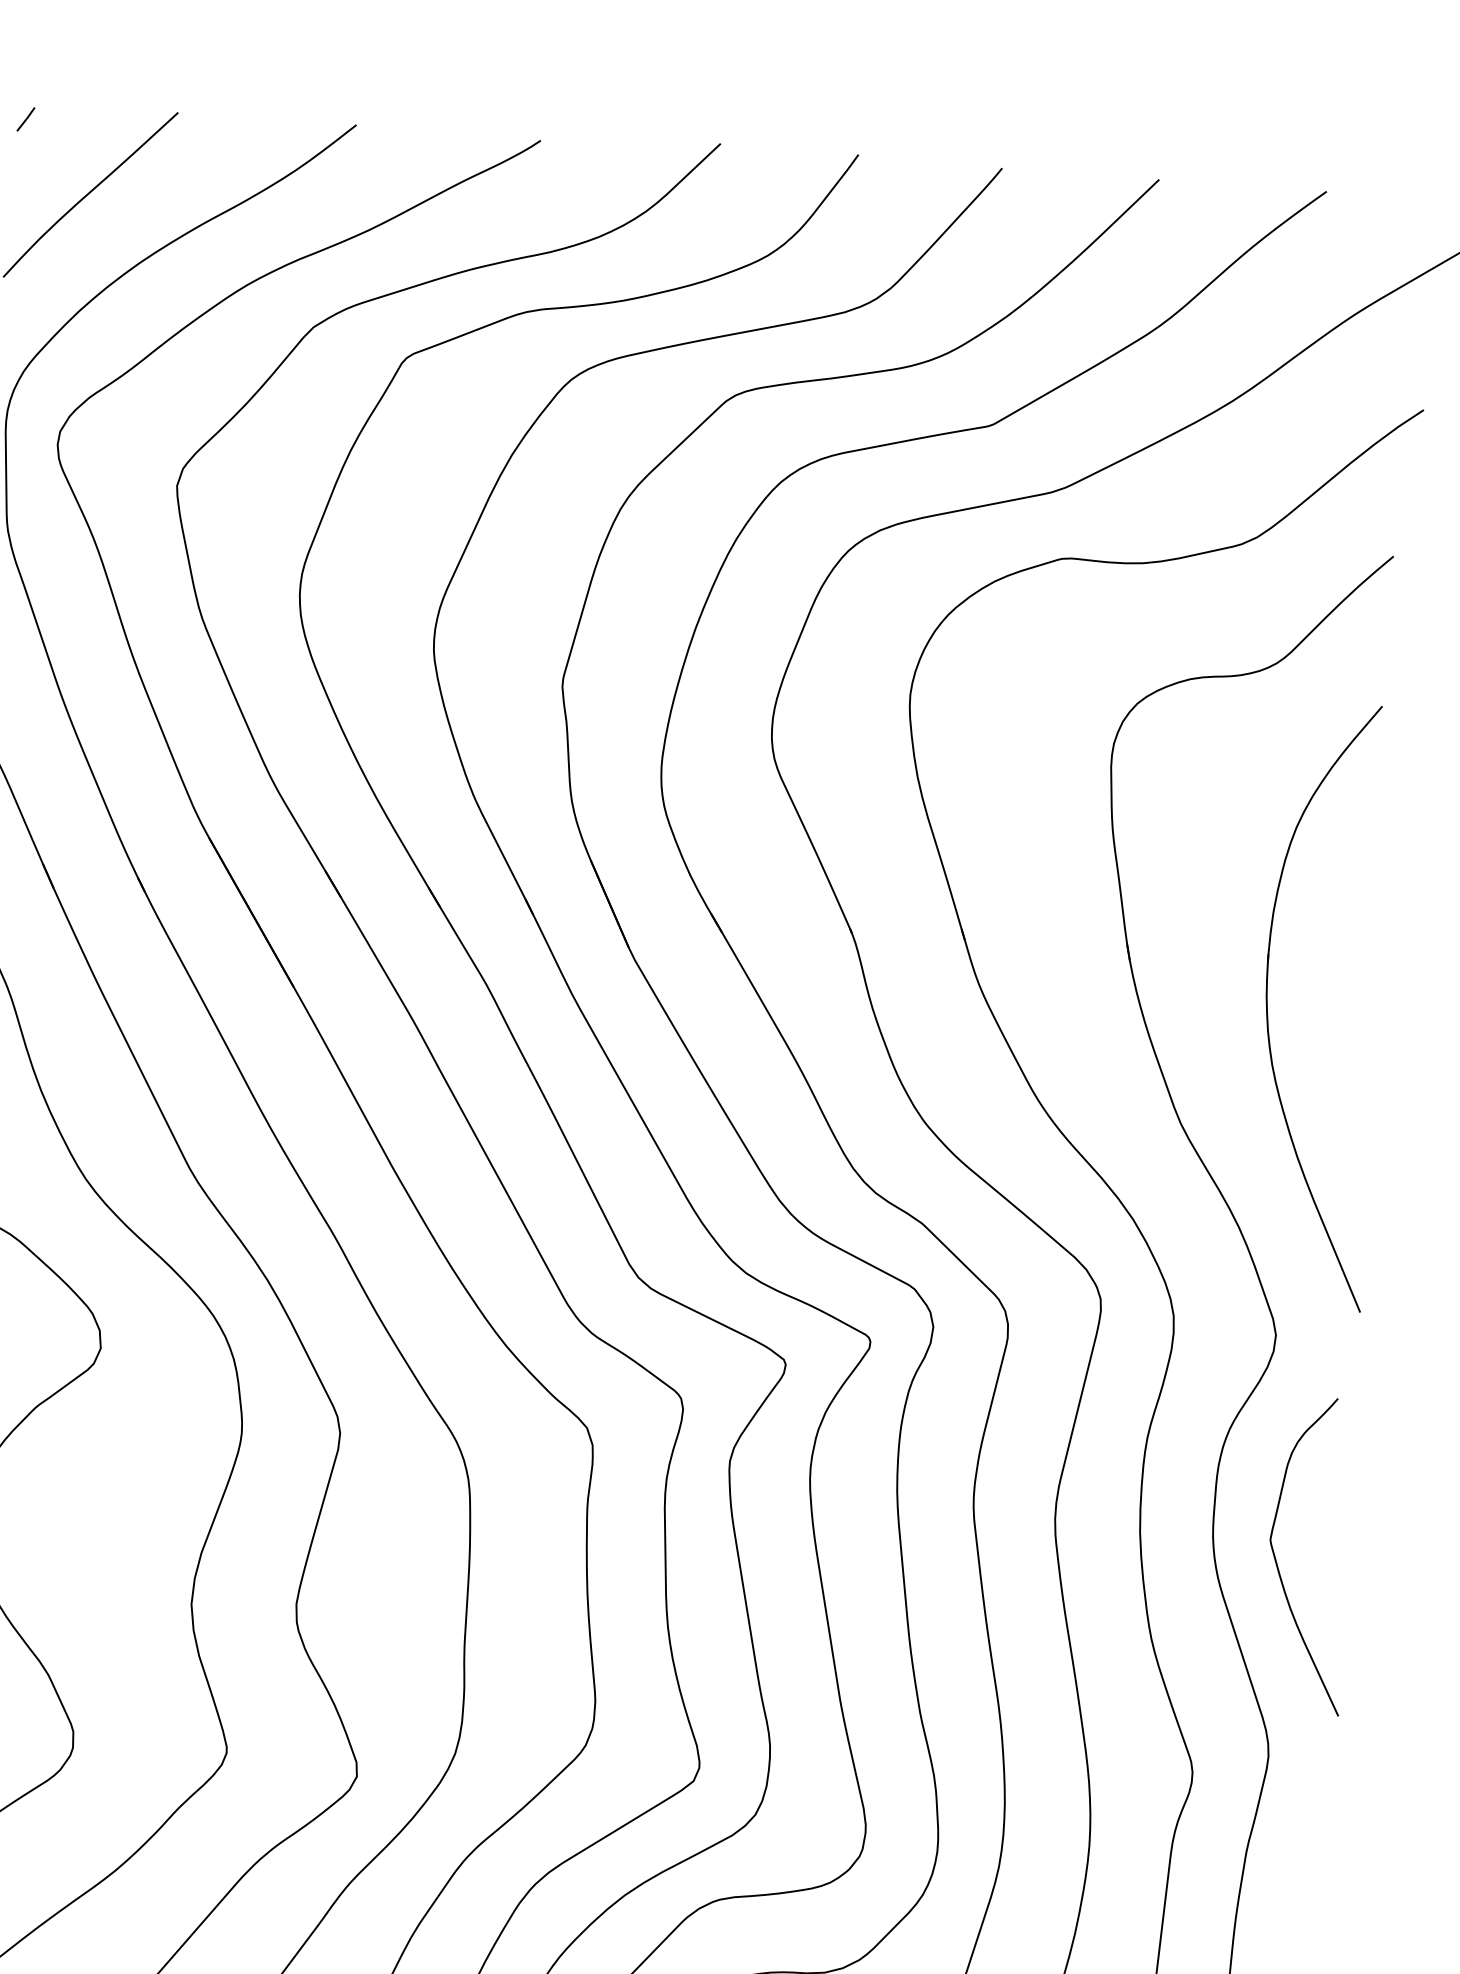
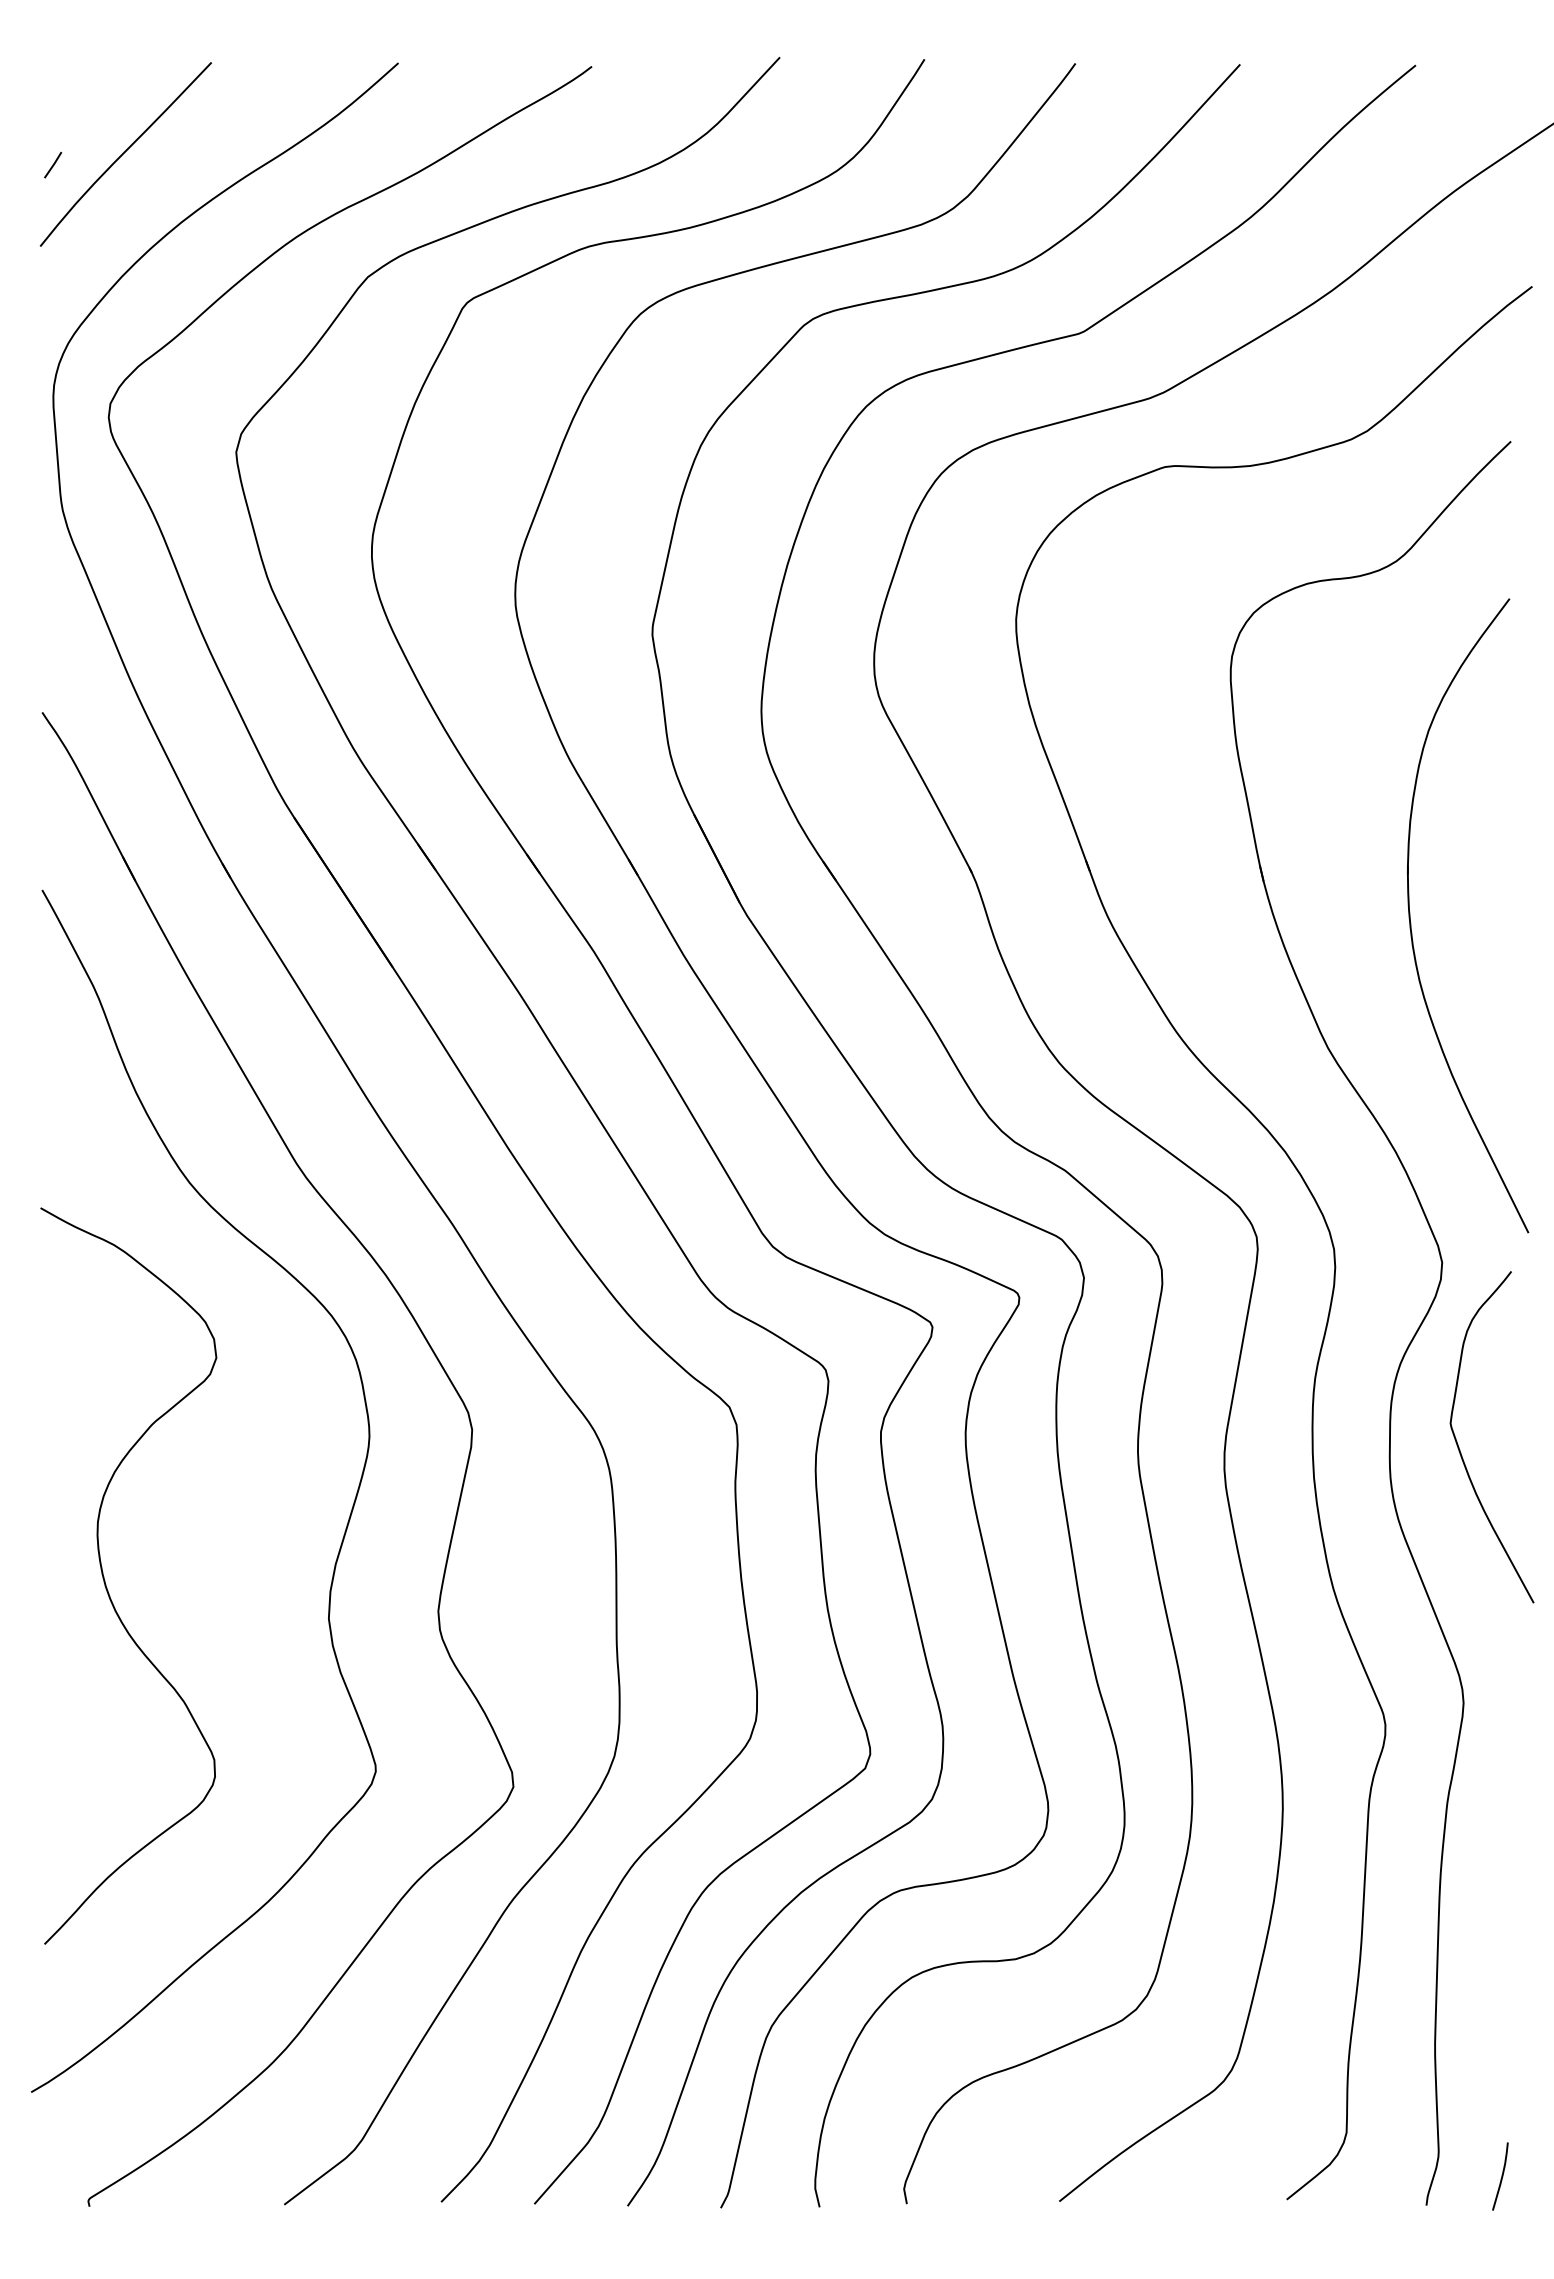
line: (26, 118) -> (53, 164), moved
curve: (1277, 1563) -> (1459, 1447), moved

